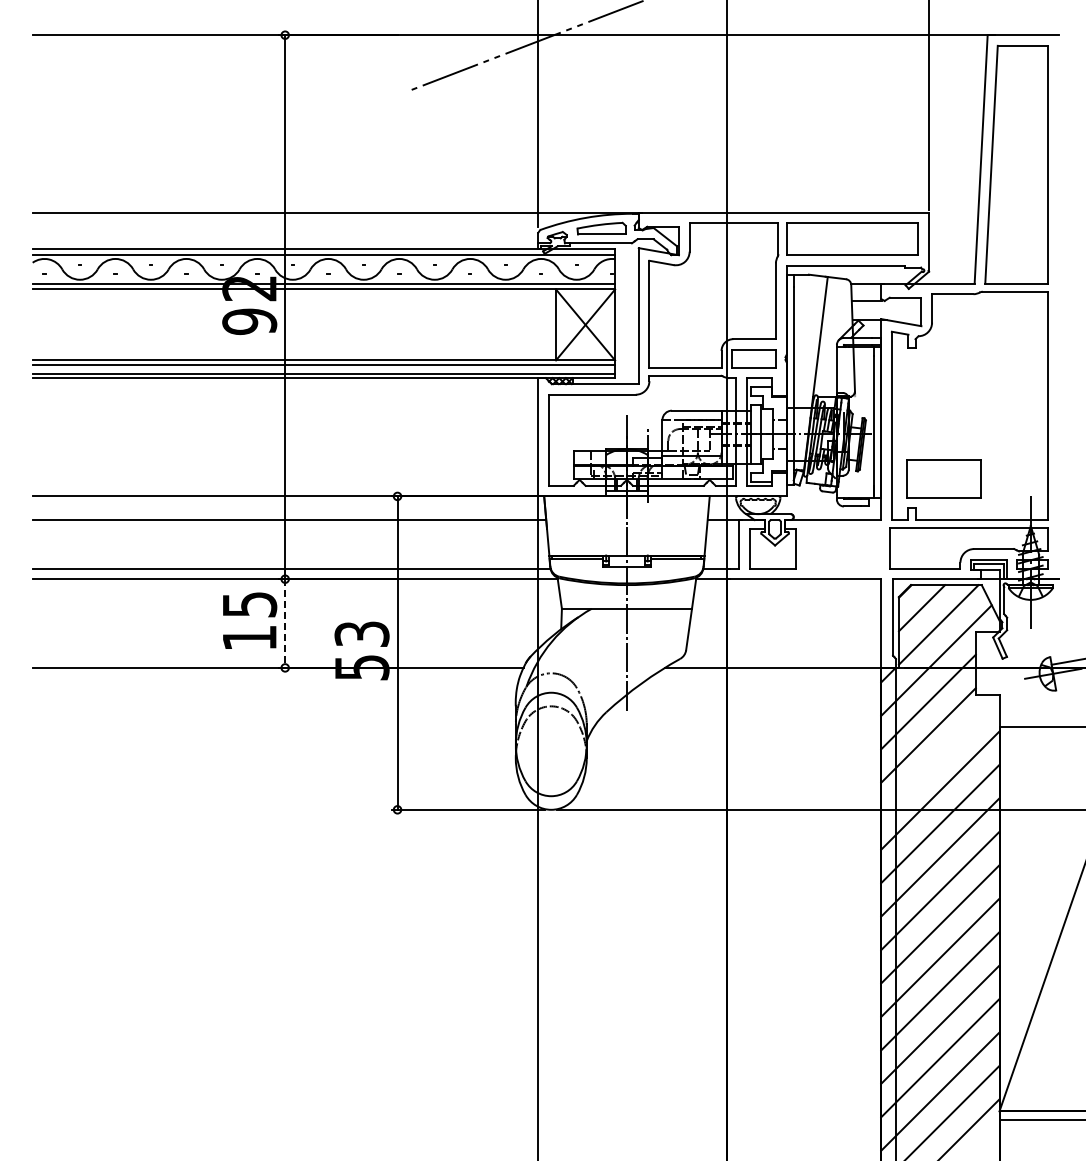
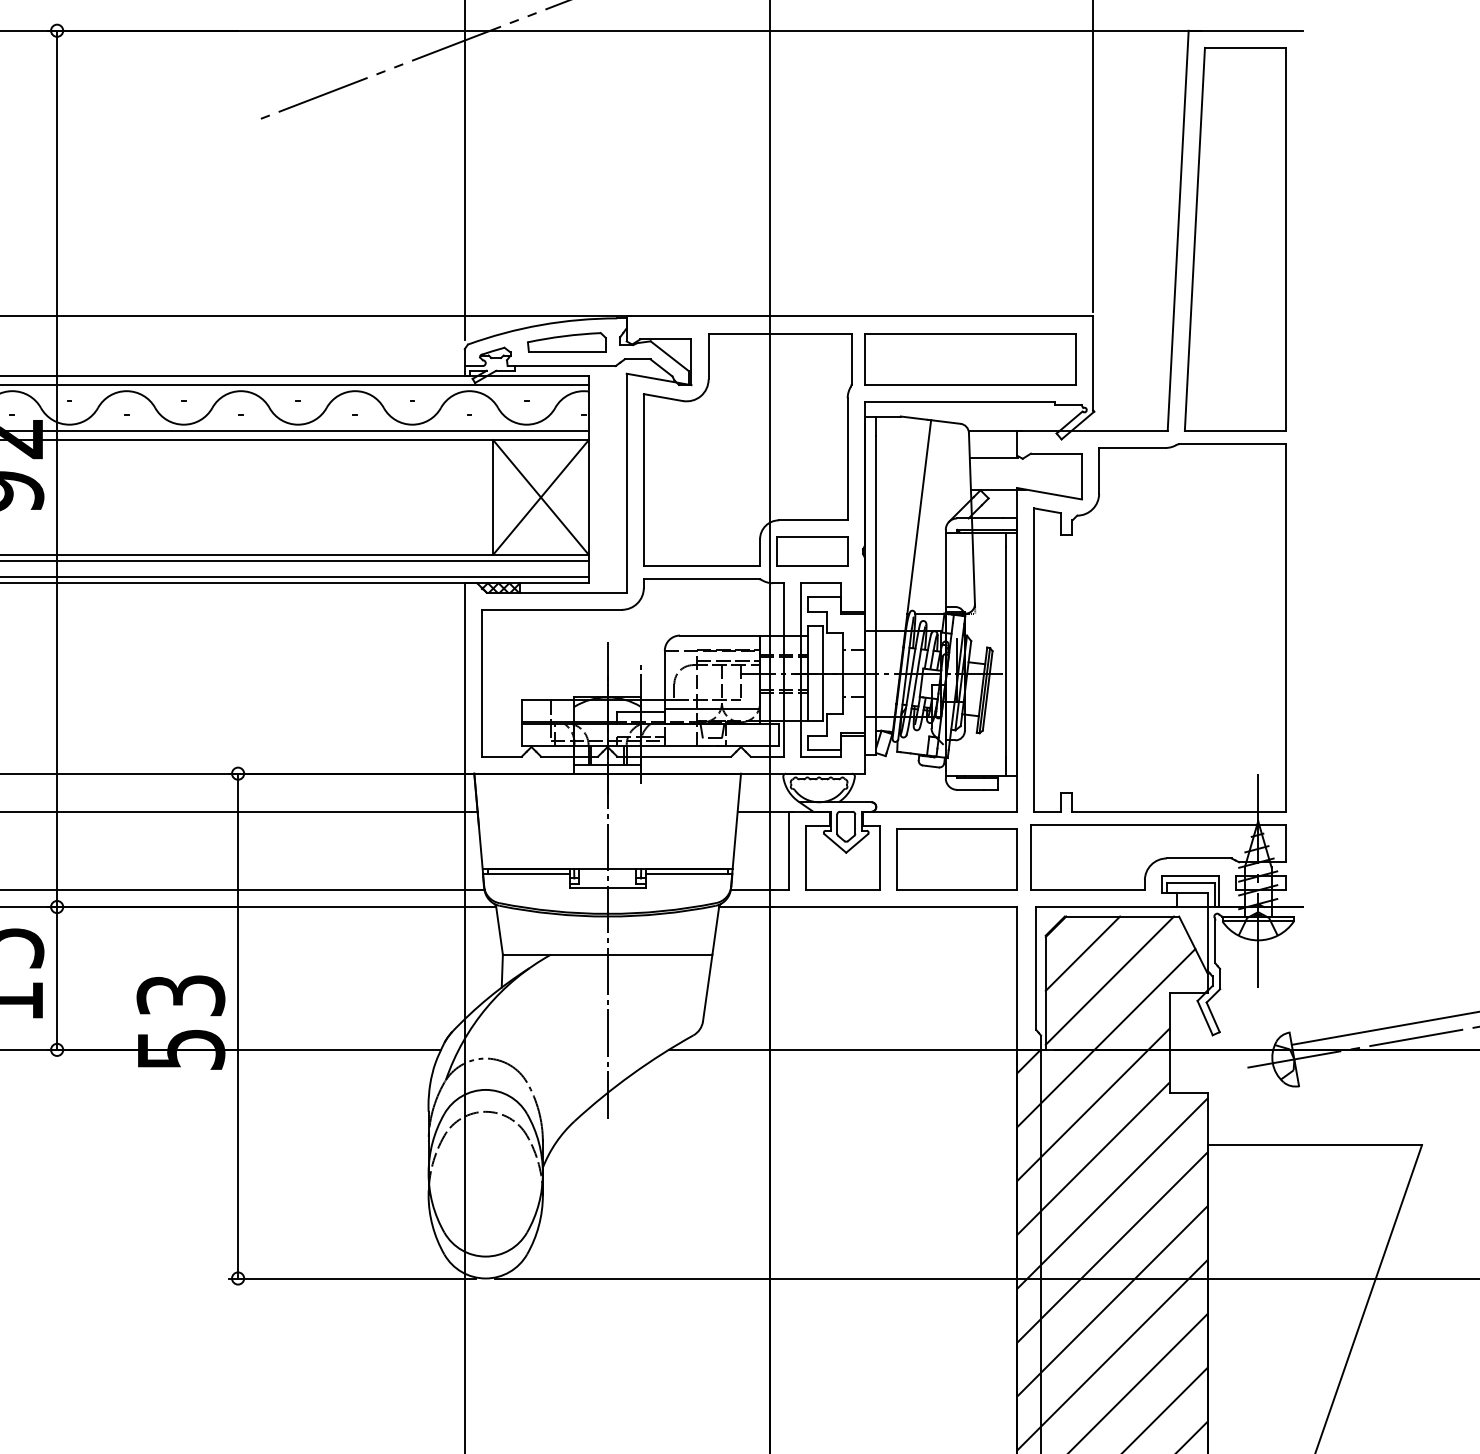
part: (943, 478) -> (956, 859), moved
line: (285, 624) -> (57, 979), dashed -> solid
line: (940, 757) -> (1112, 1194), added

